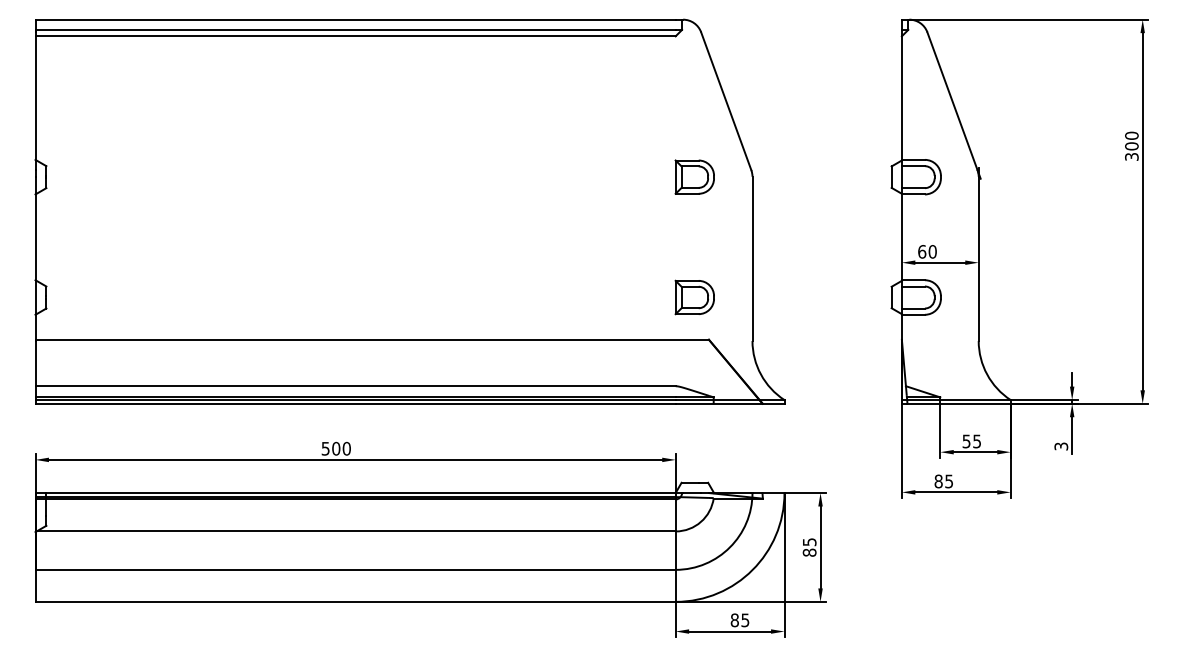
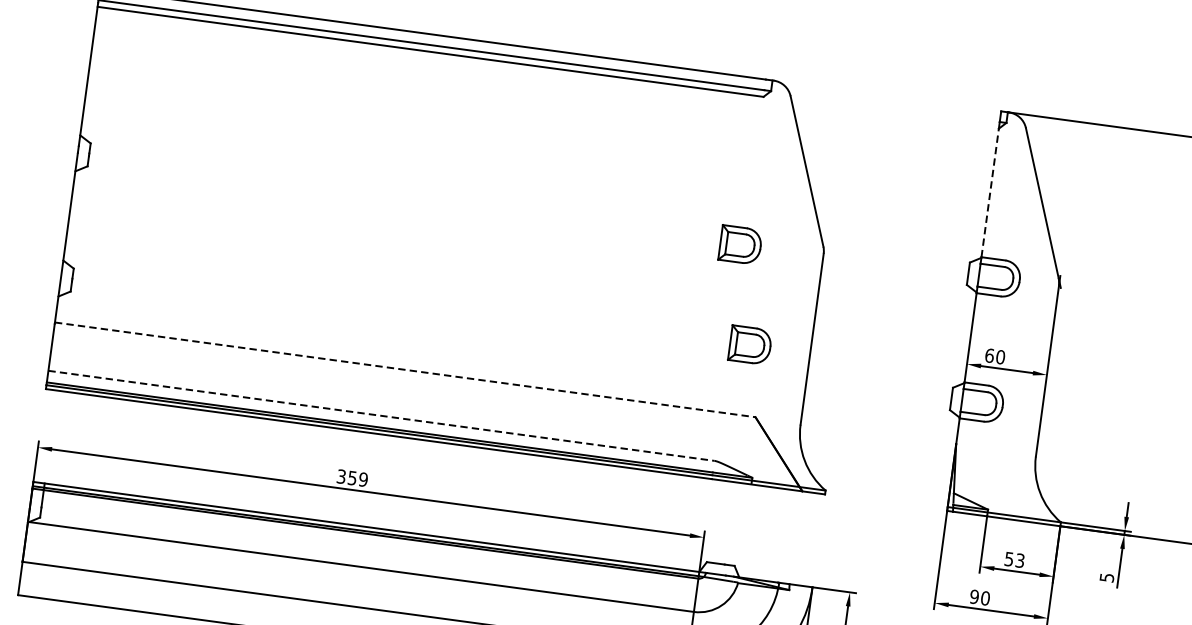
line: (901, 98) -> (989, 193), solid -> dashed
part: (694, 176) -> (740, 244), moved
part: (694, 297) -> (749, 345), moved
line: (372, 339) -> (405, 369), solid -> dashed
line: (356, 386) -> (382, 416), solid -> dashed
text: (977, 440) -> (1020, 559), 55 -> 53
text: (1060, 446) -> (1106, 577), 3 -> 5
text: (336, 448) -> (352, 477), 500 -> 359
text: (943, 481) -> (979, 597), 85 -> 90

